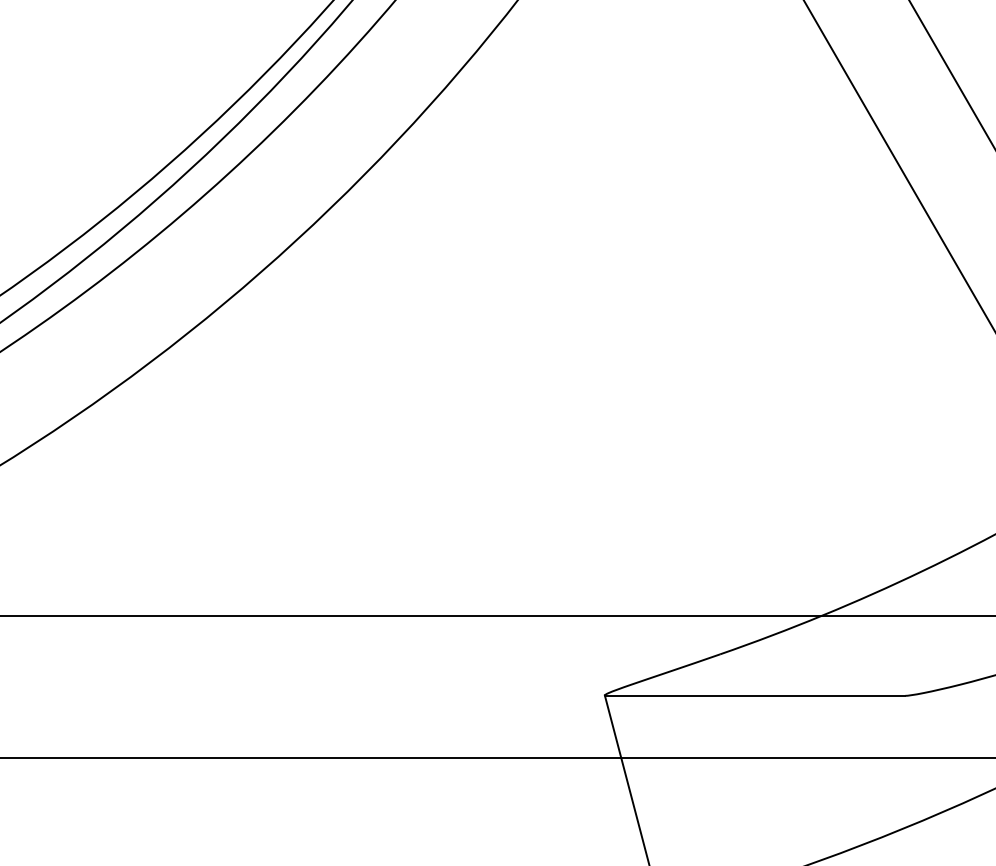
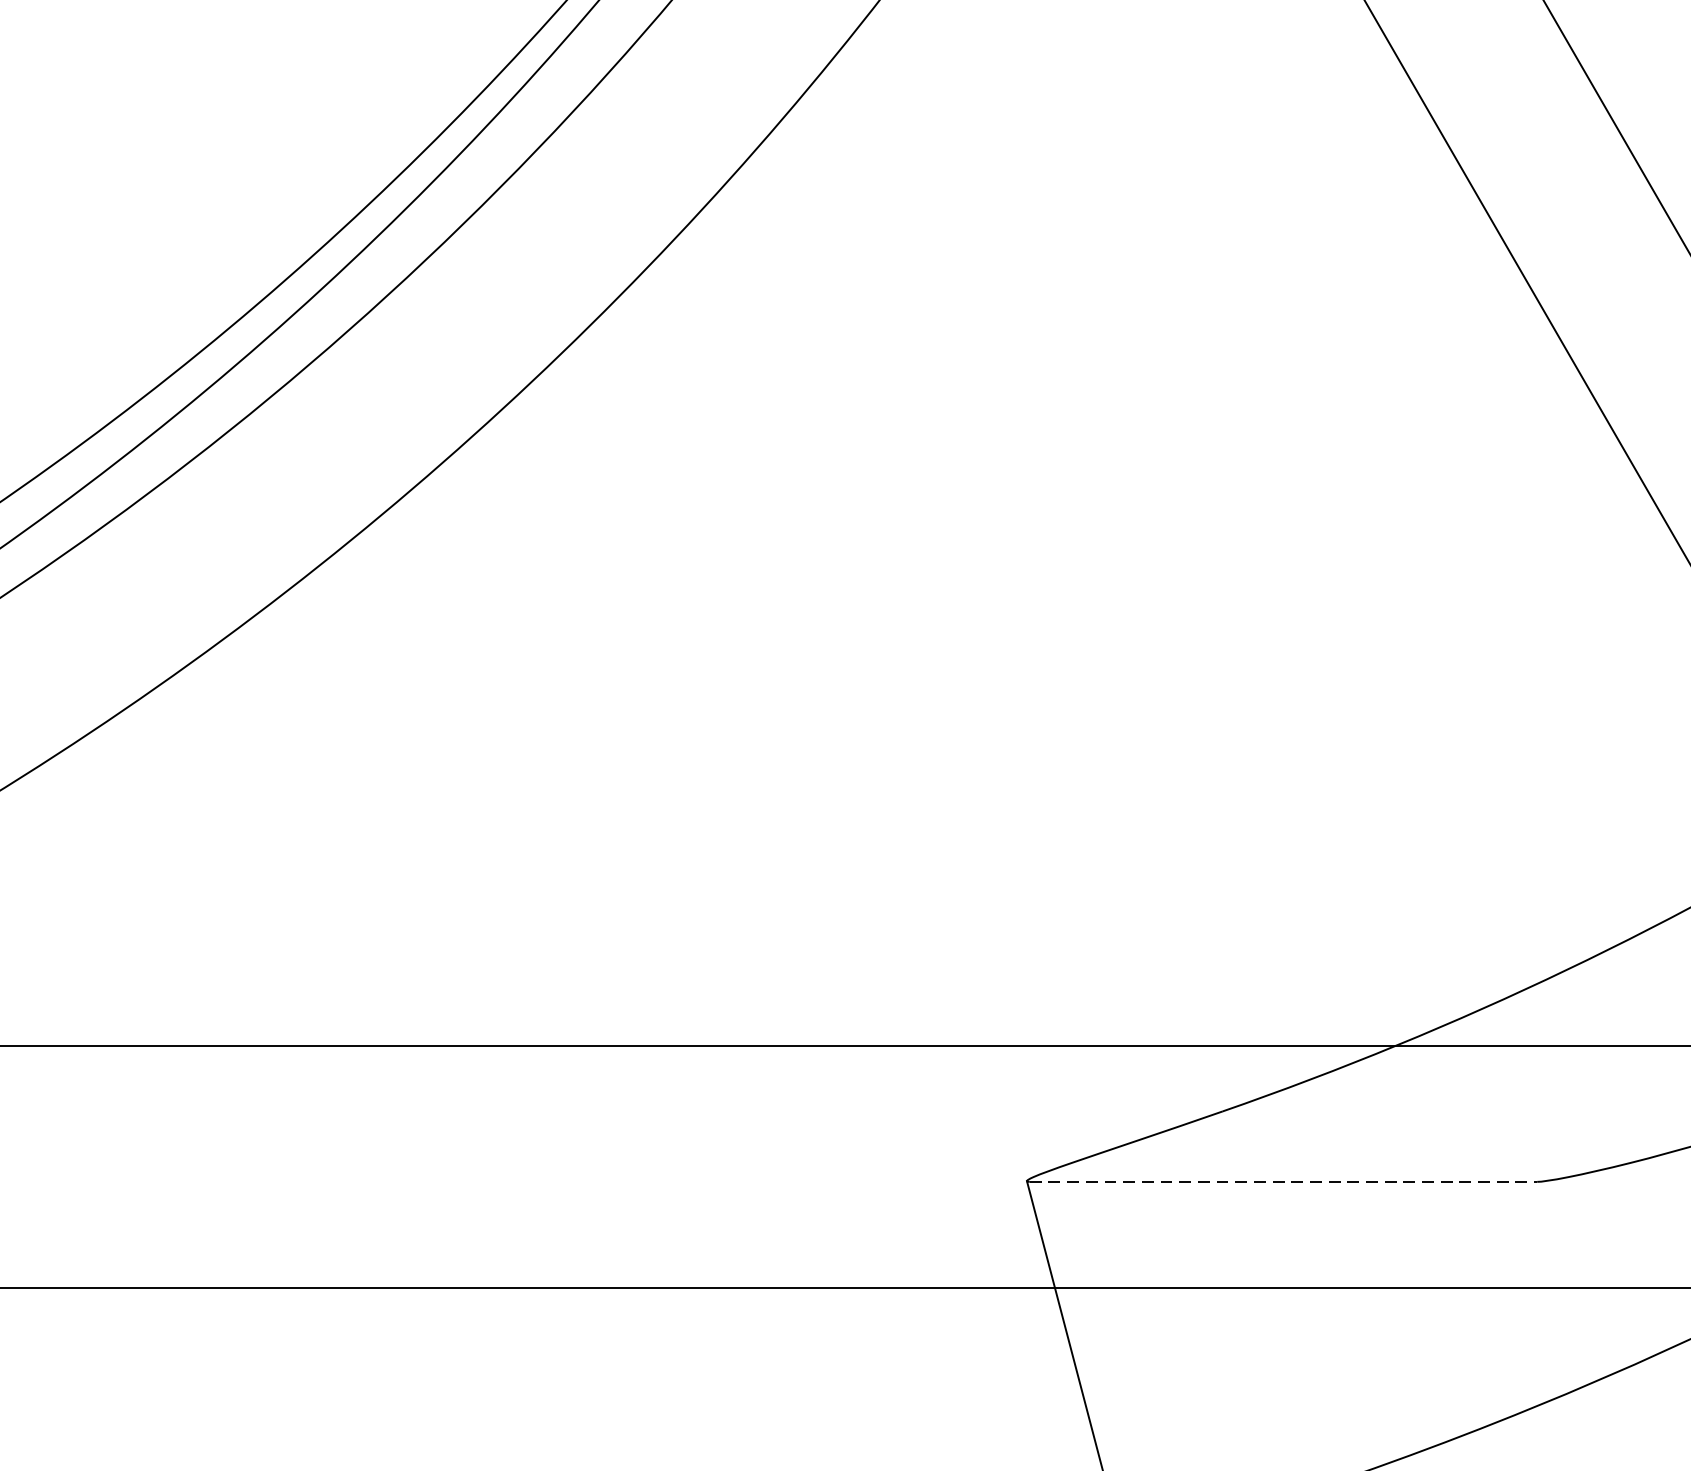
line: (756, 695) -> (1284, 1181), solid -> dashed

